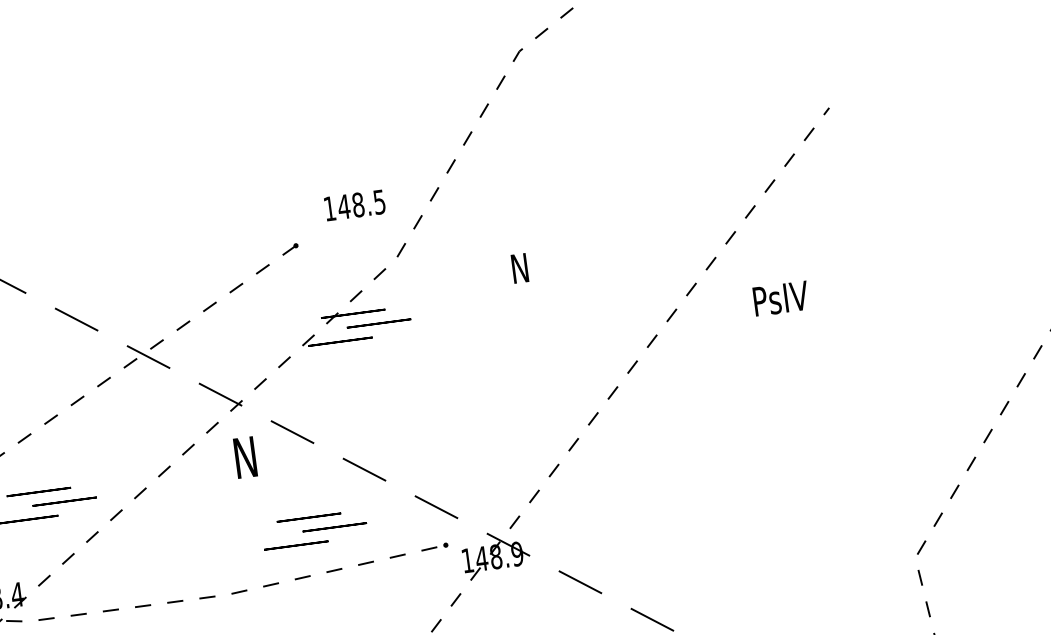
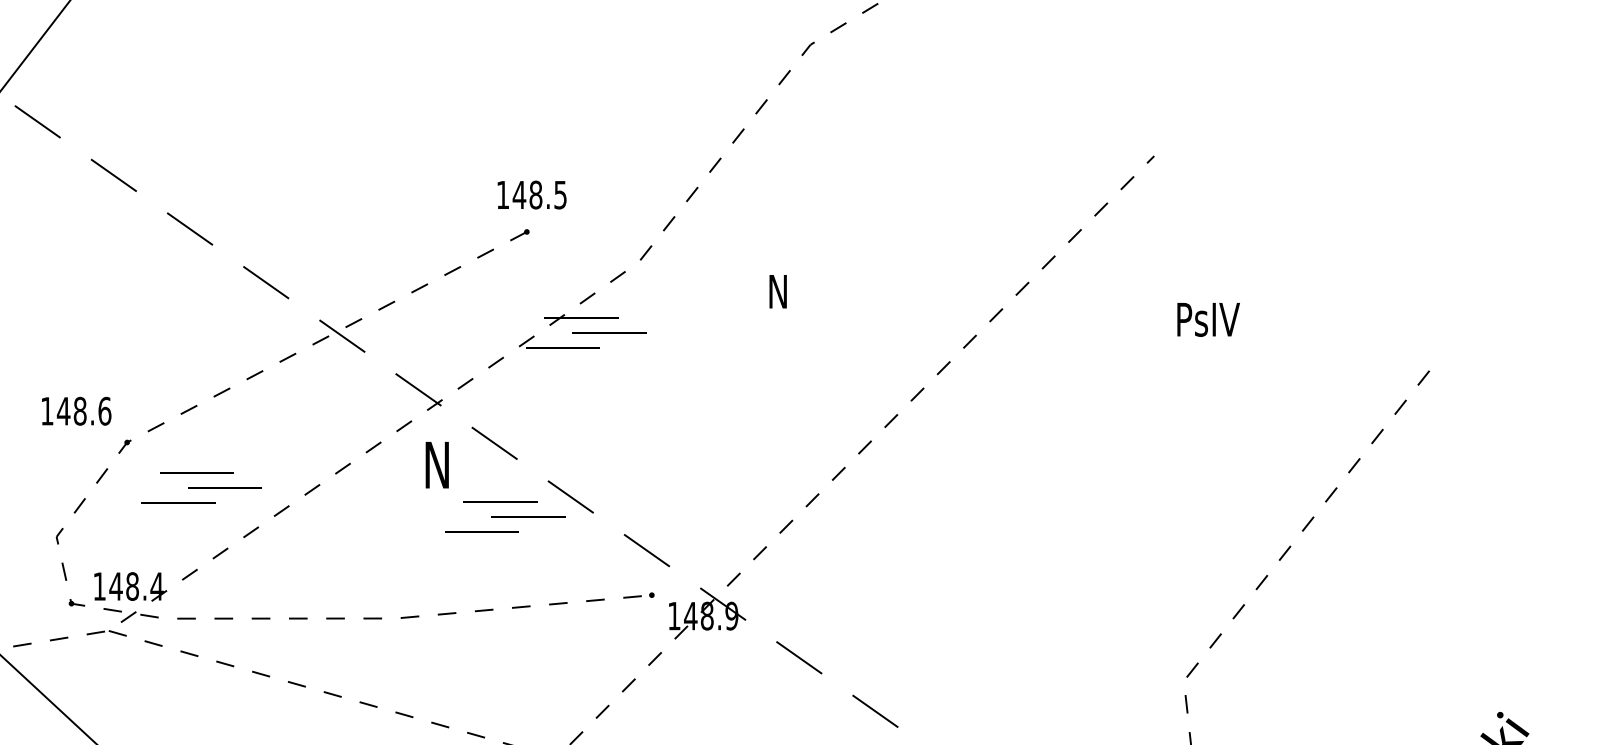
text: (354, 205) -> (531, 194), moved
text: (781, 298) -> (1208, 319), moved
part: (315, 529) -> (505, 516), moved

